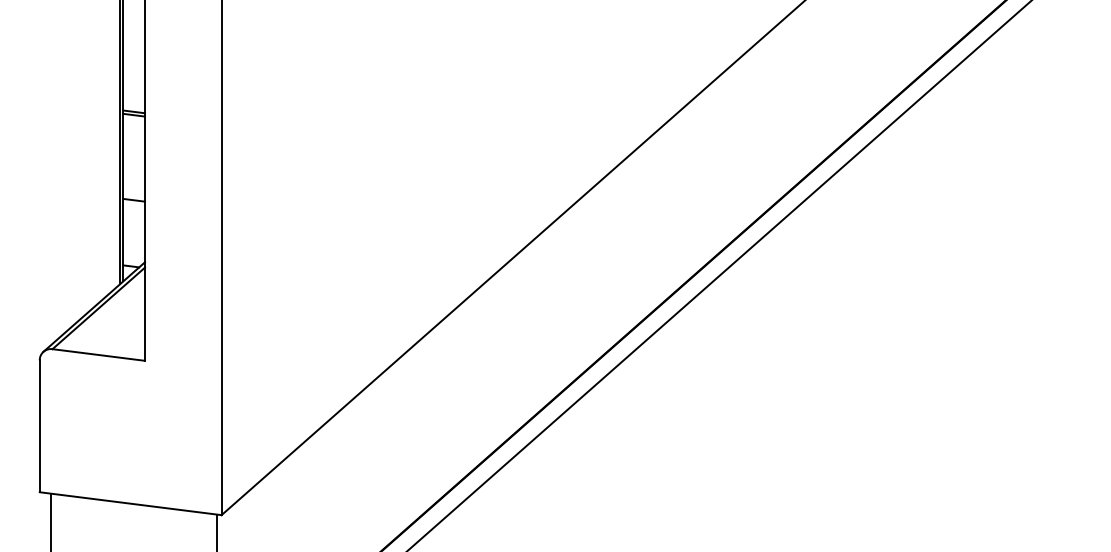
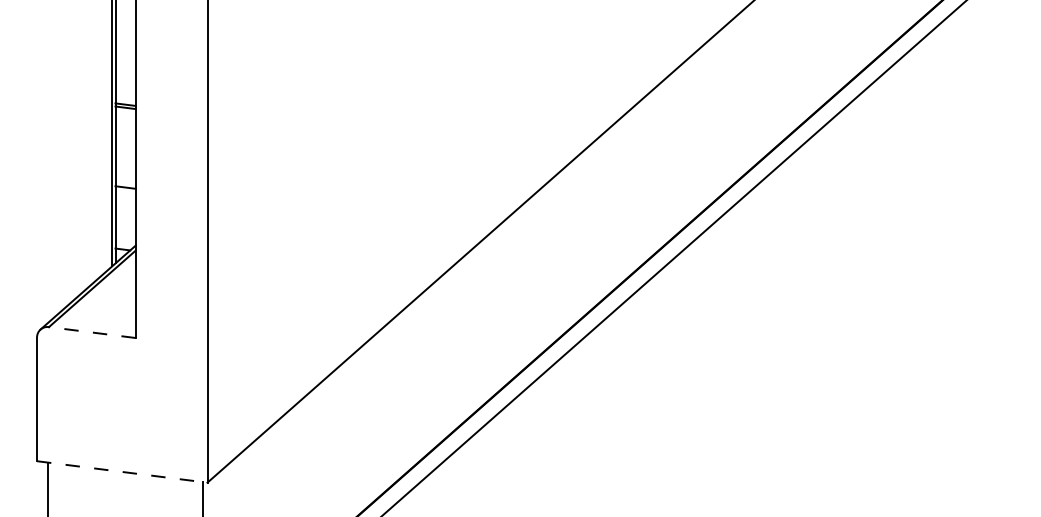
line: (98, 355) -> (92, 333), solid -> dashed
line: (130, 503) -> (122, 471), solid -> dashed

